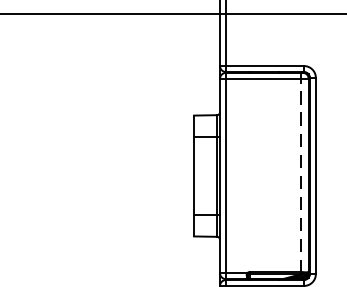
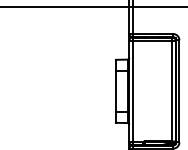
line: (300, 172) -> (171, 89), dashed -> solid

